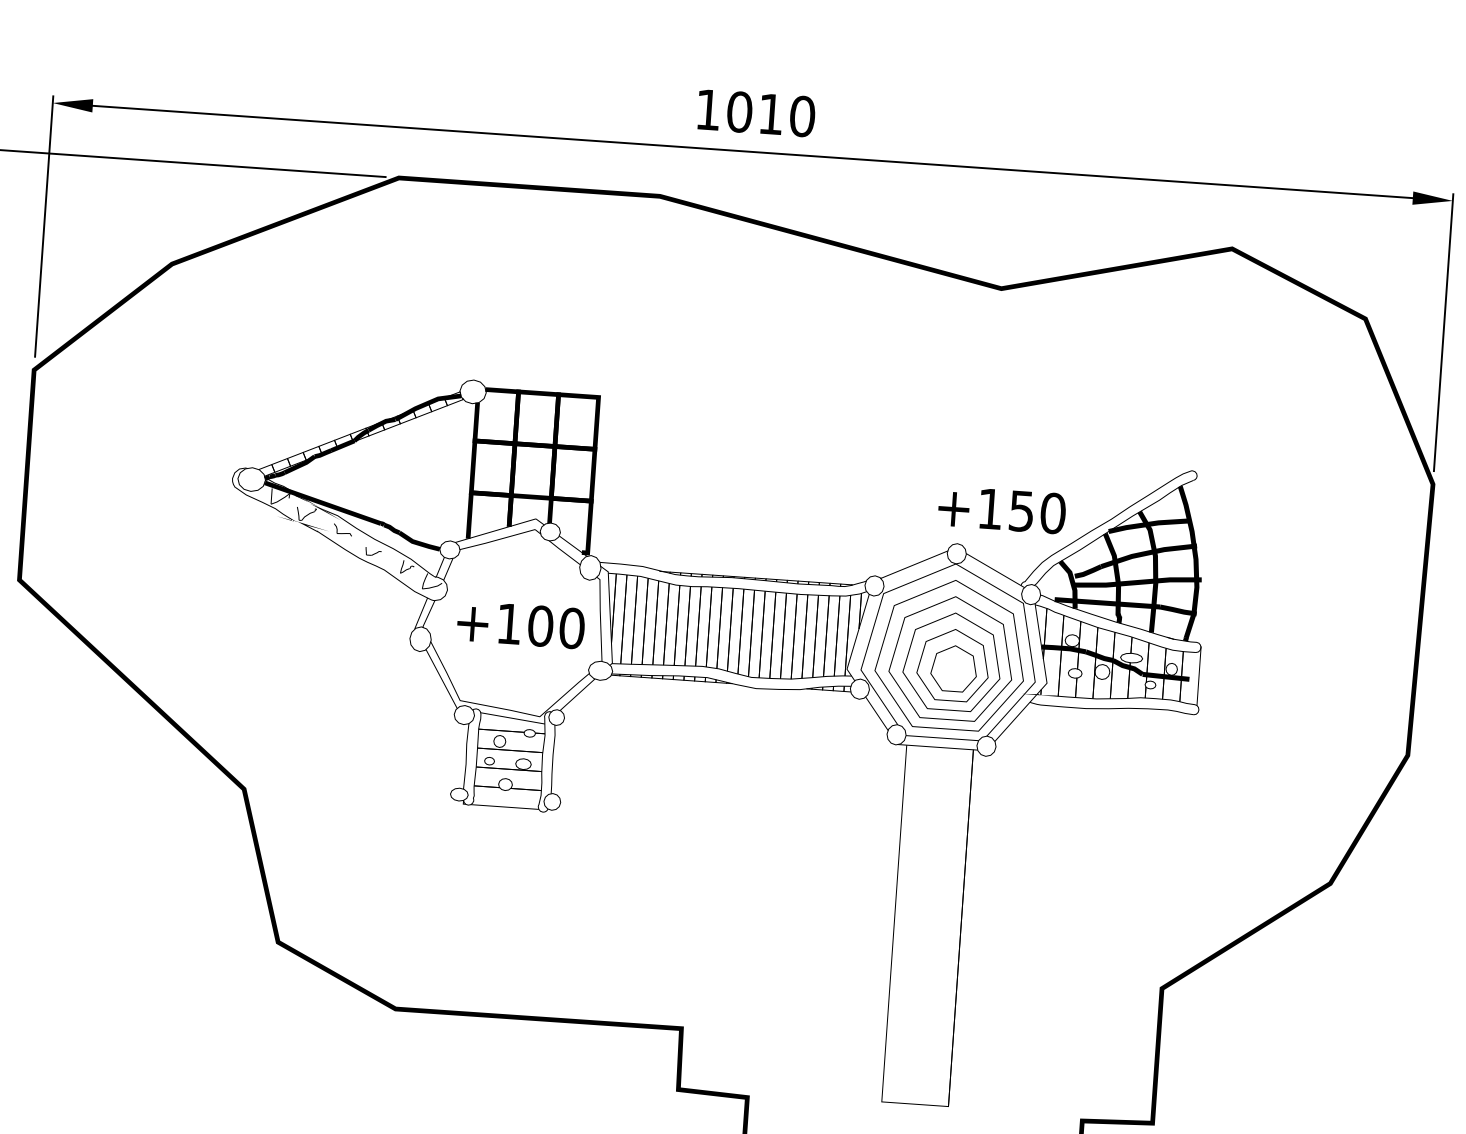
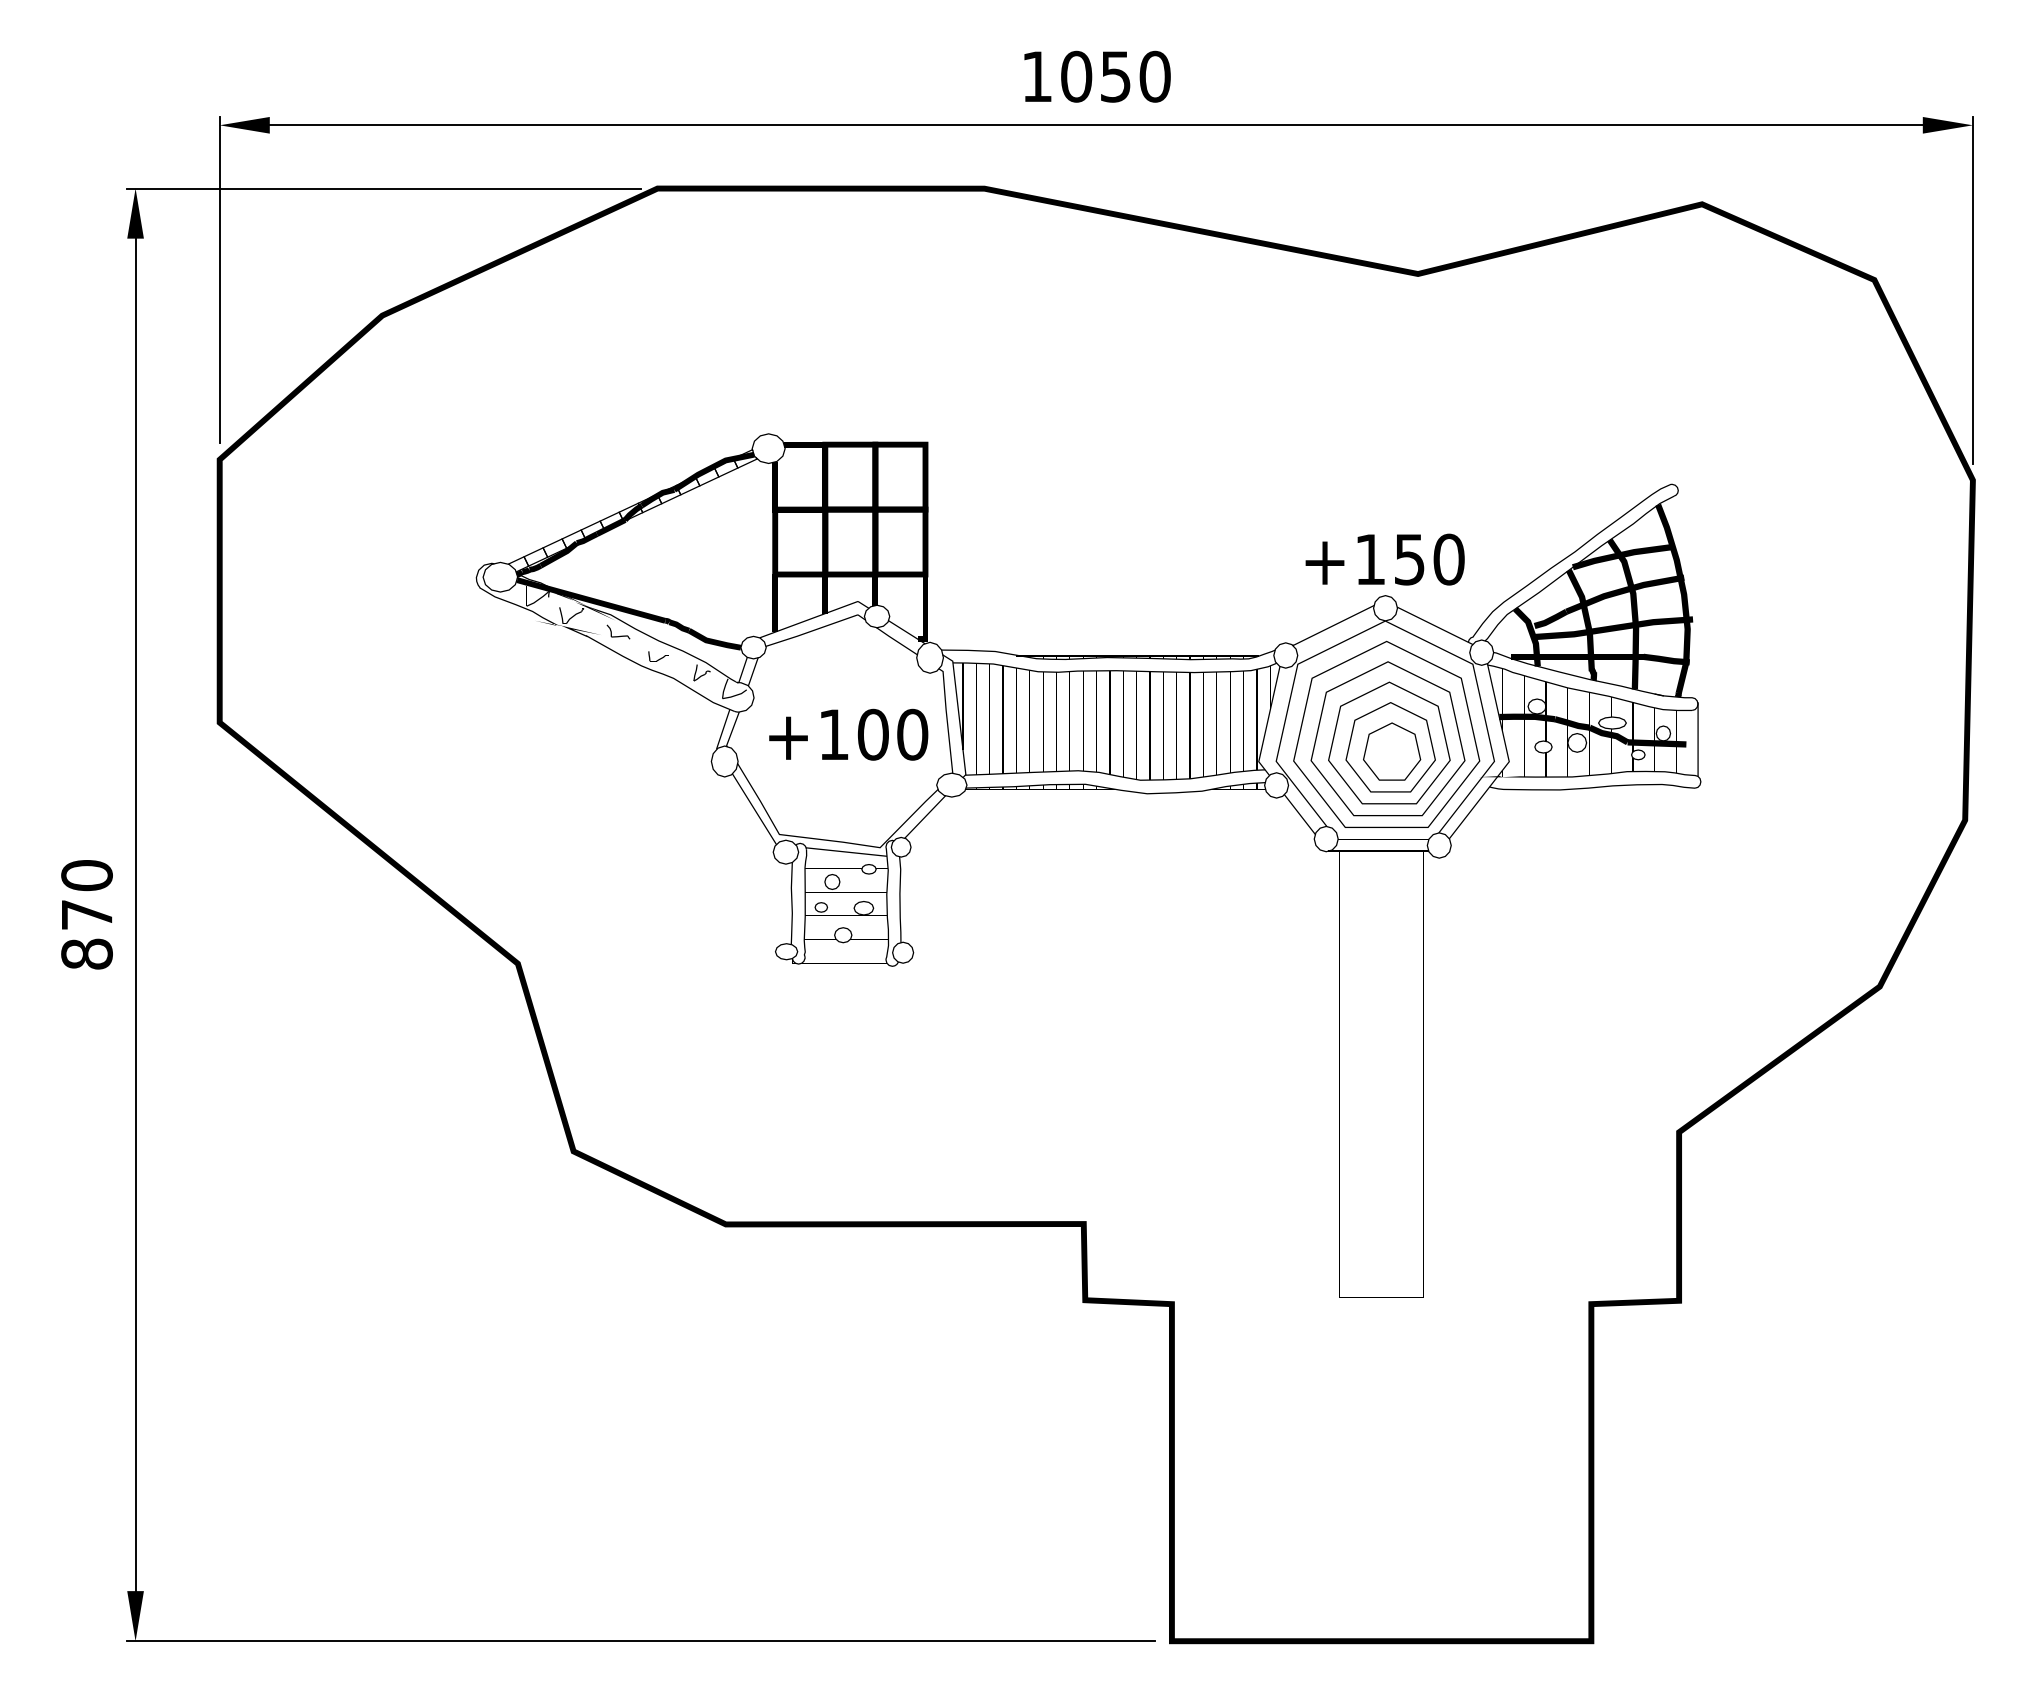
text: (770, 114) -> (1115, 76), 1010 -> 1050
text: (1001, 509) -> (1384, 559), moved

